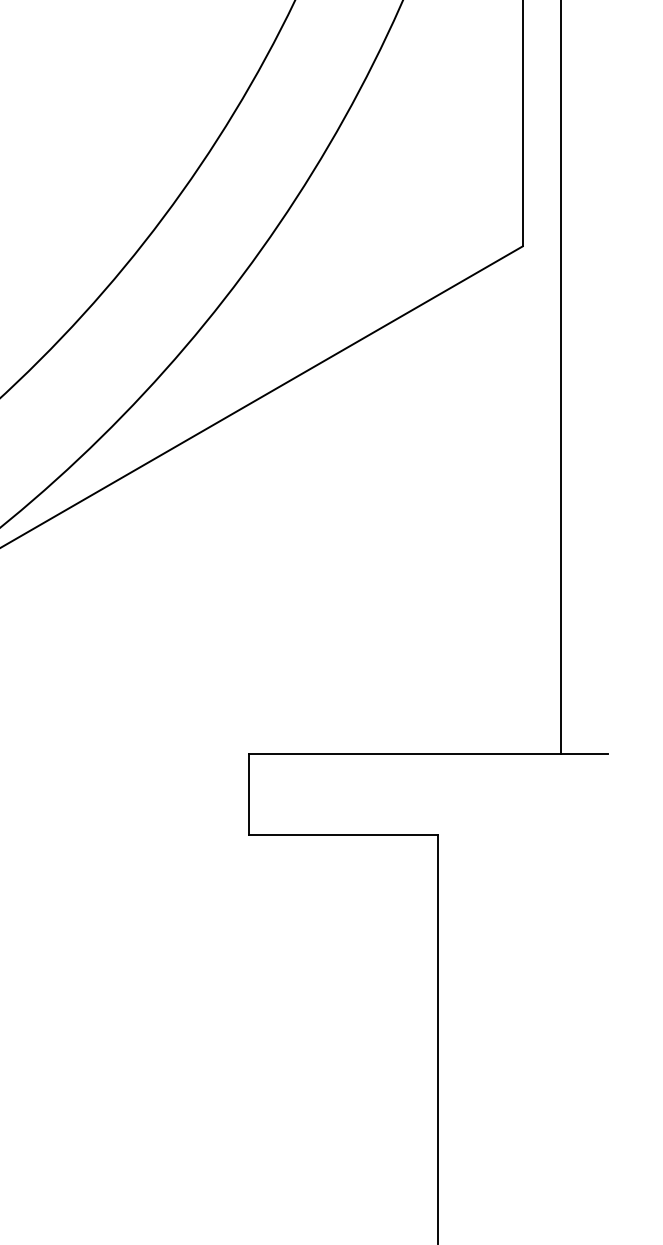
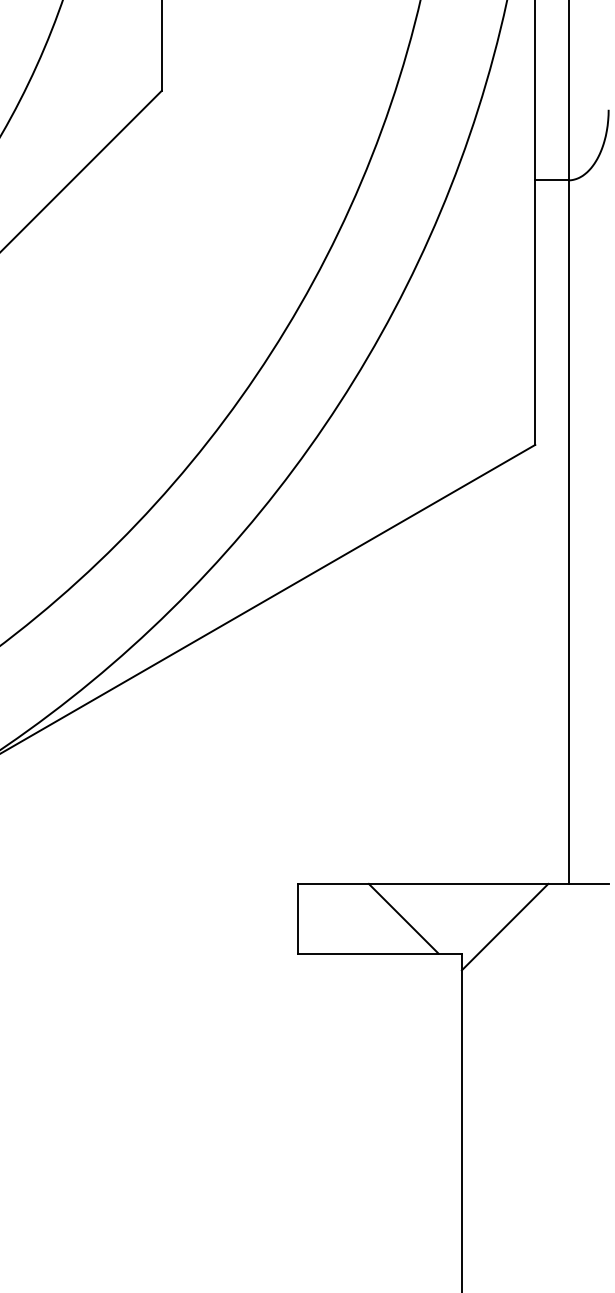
line: (370, 794) -> (403, 918), added
line: (487, 803) -> (504, 926), added

